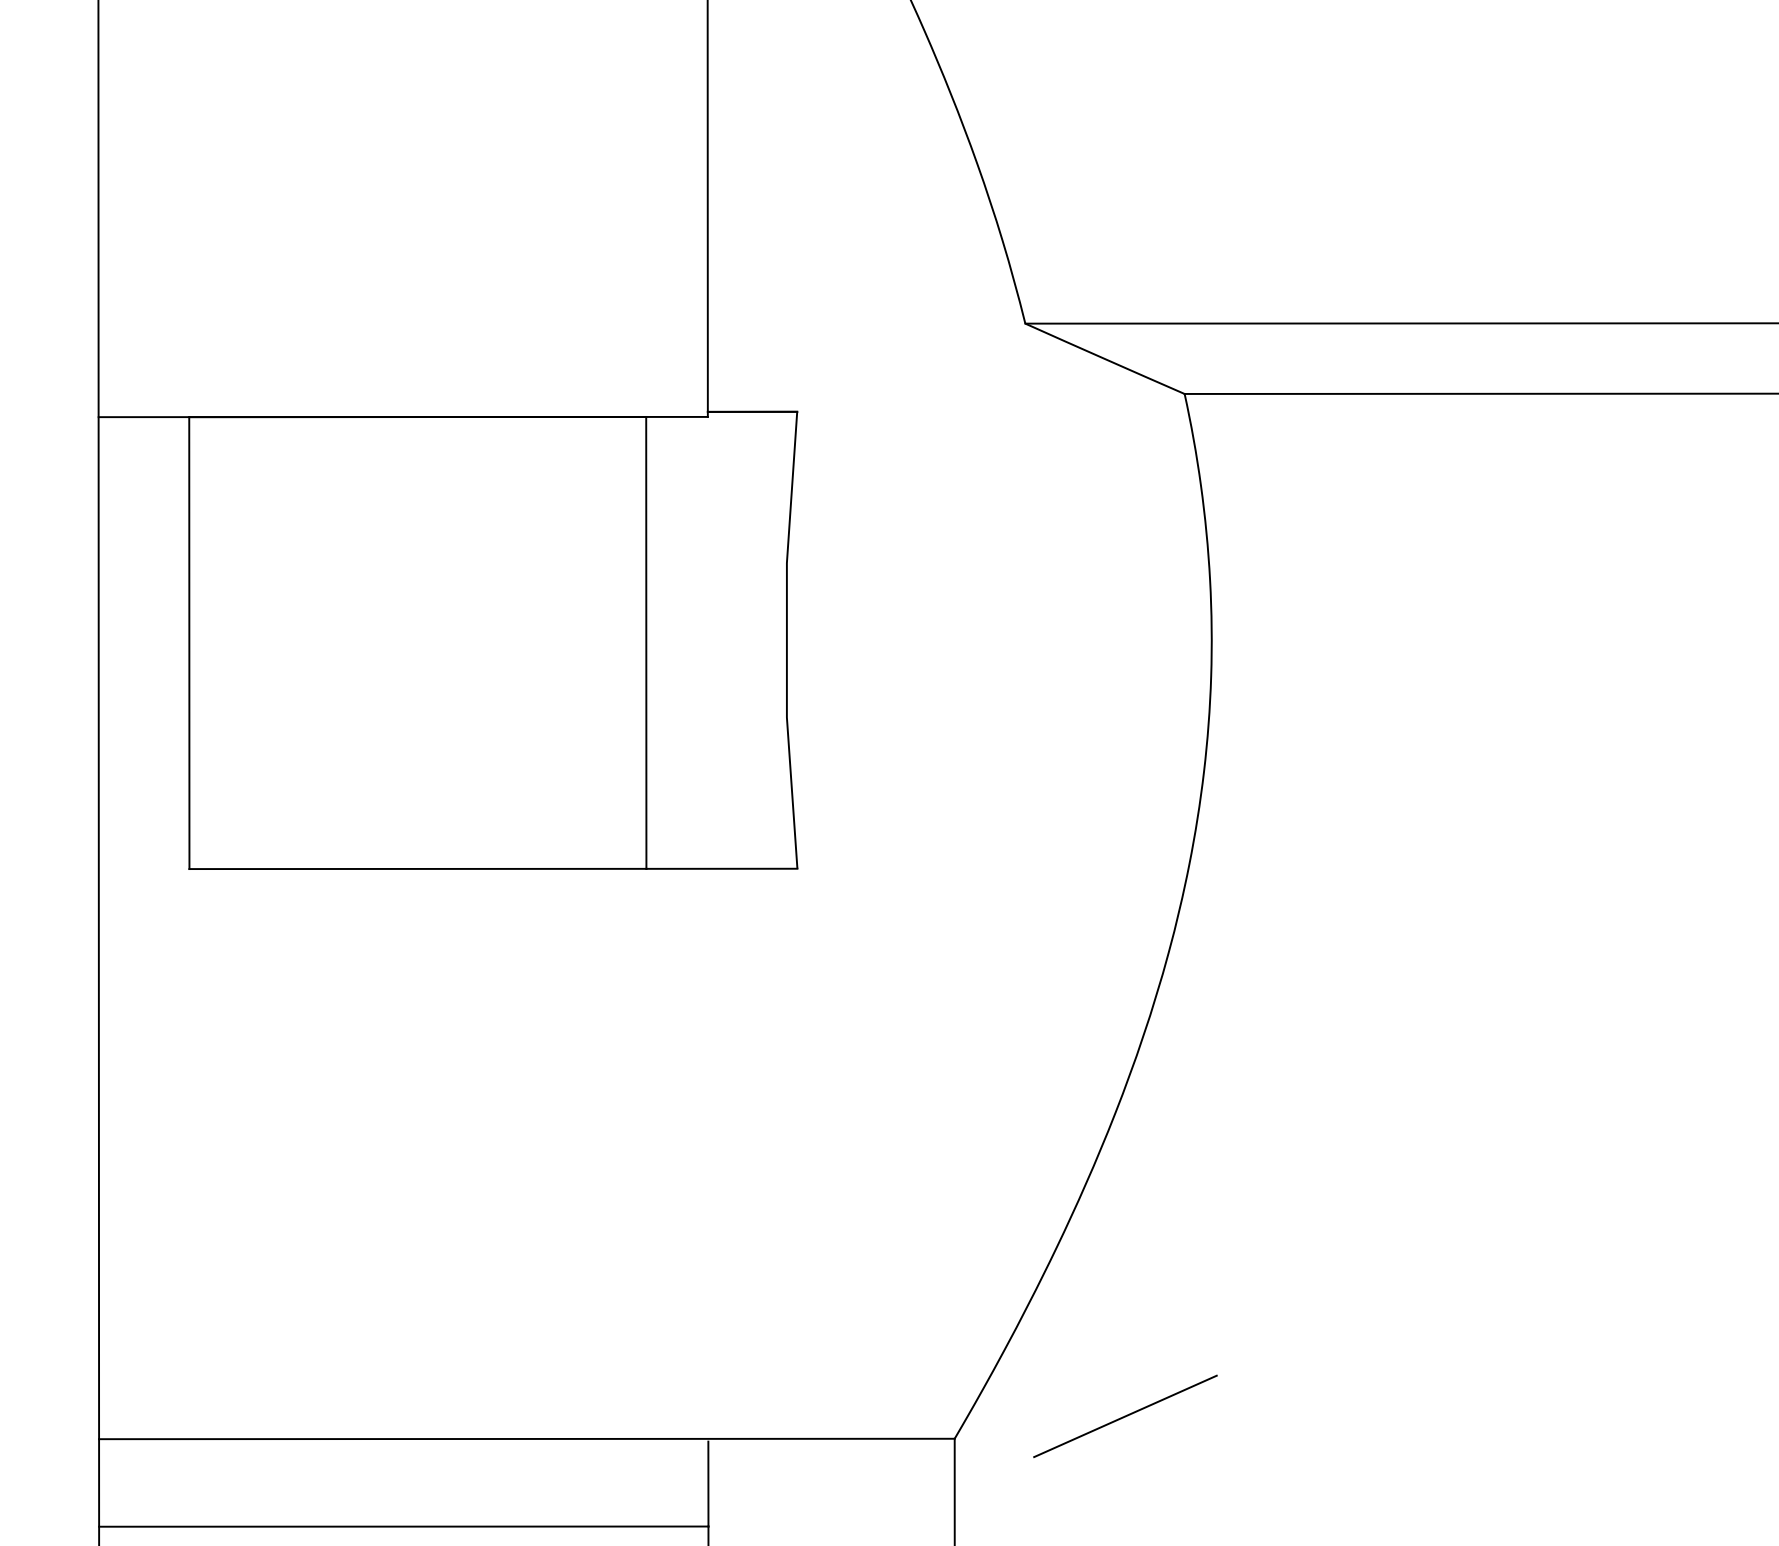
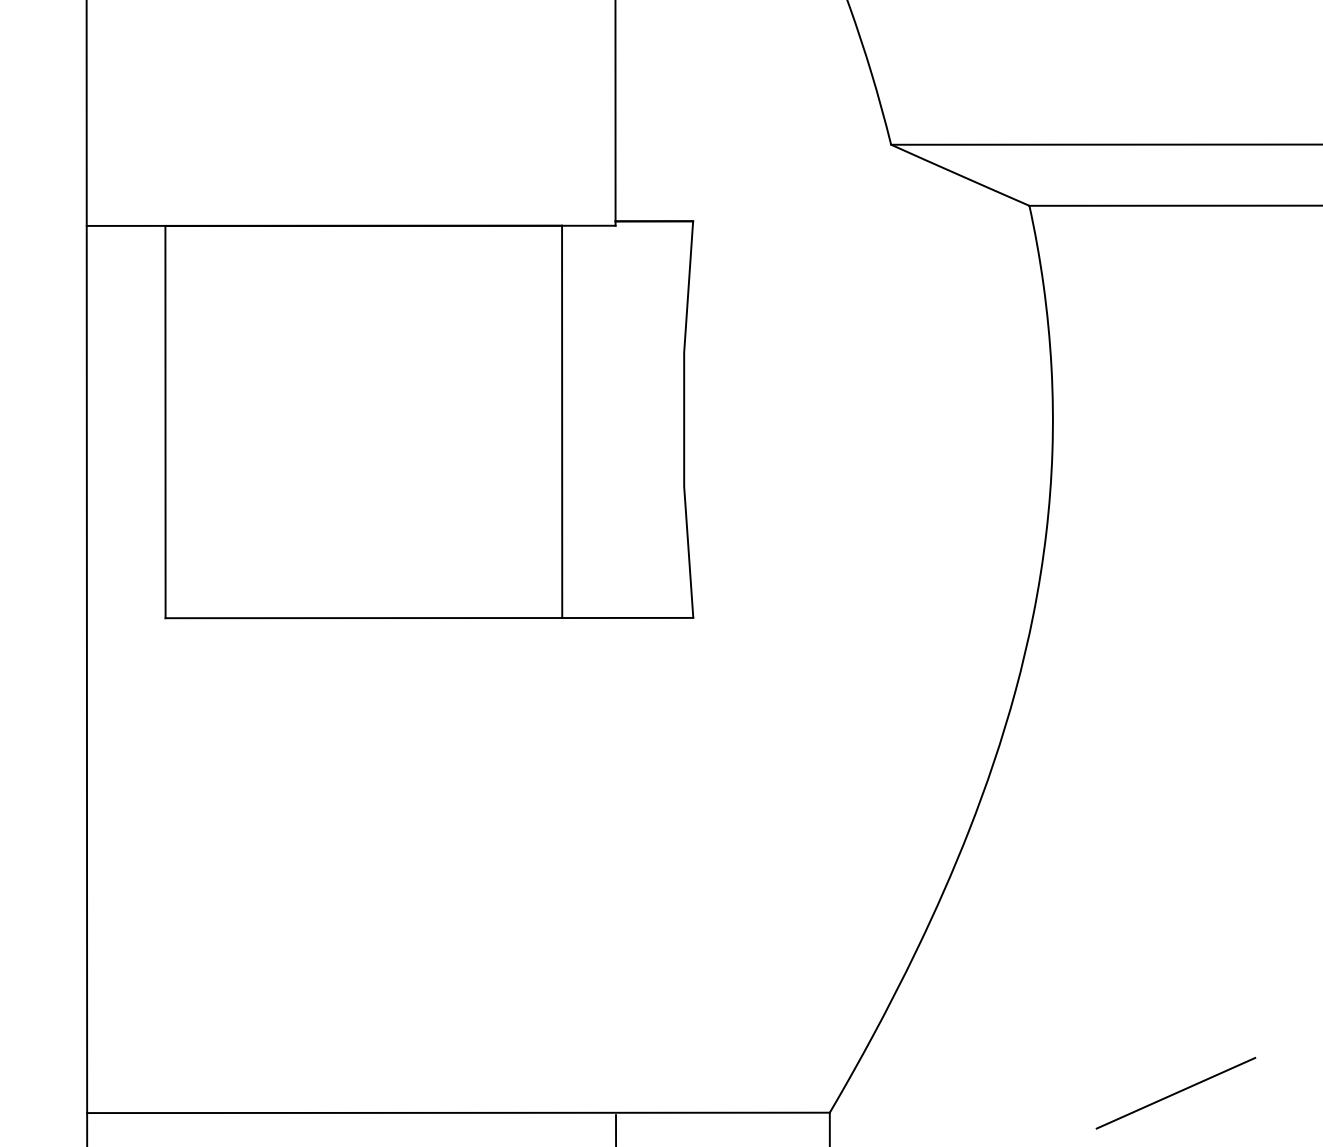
line: (1125, 1415) -> (1175, 1092), moved

